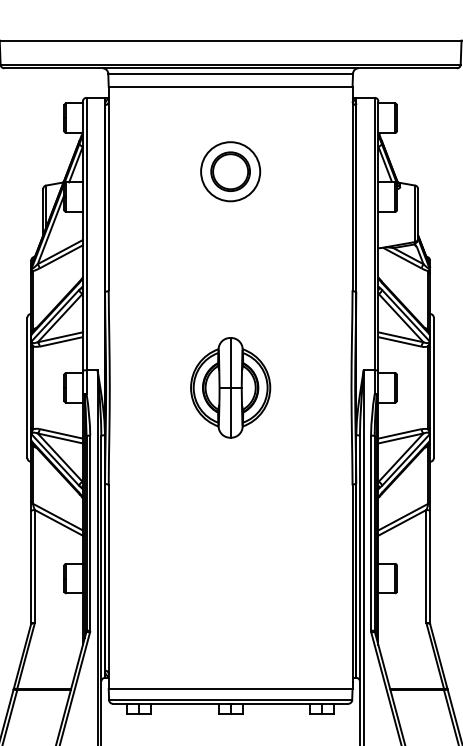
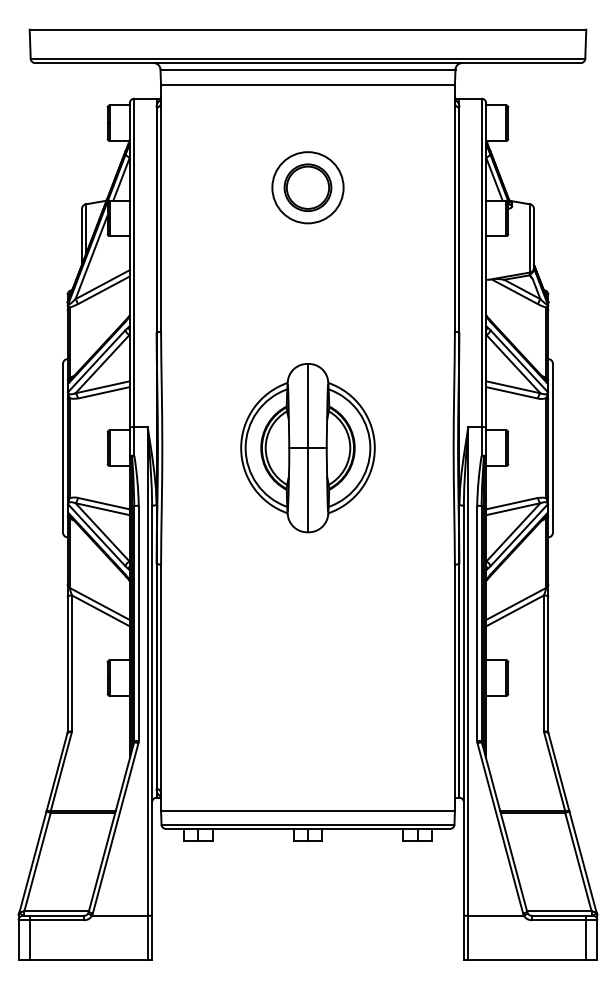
part: (230, 388) -> (307, 448), size x1.4

